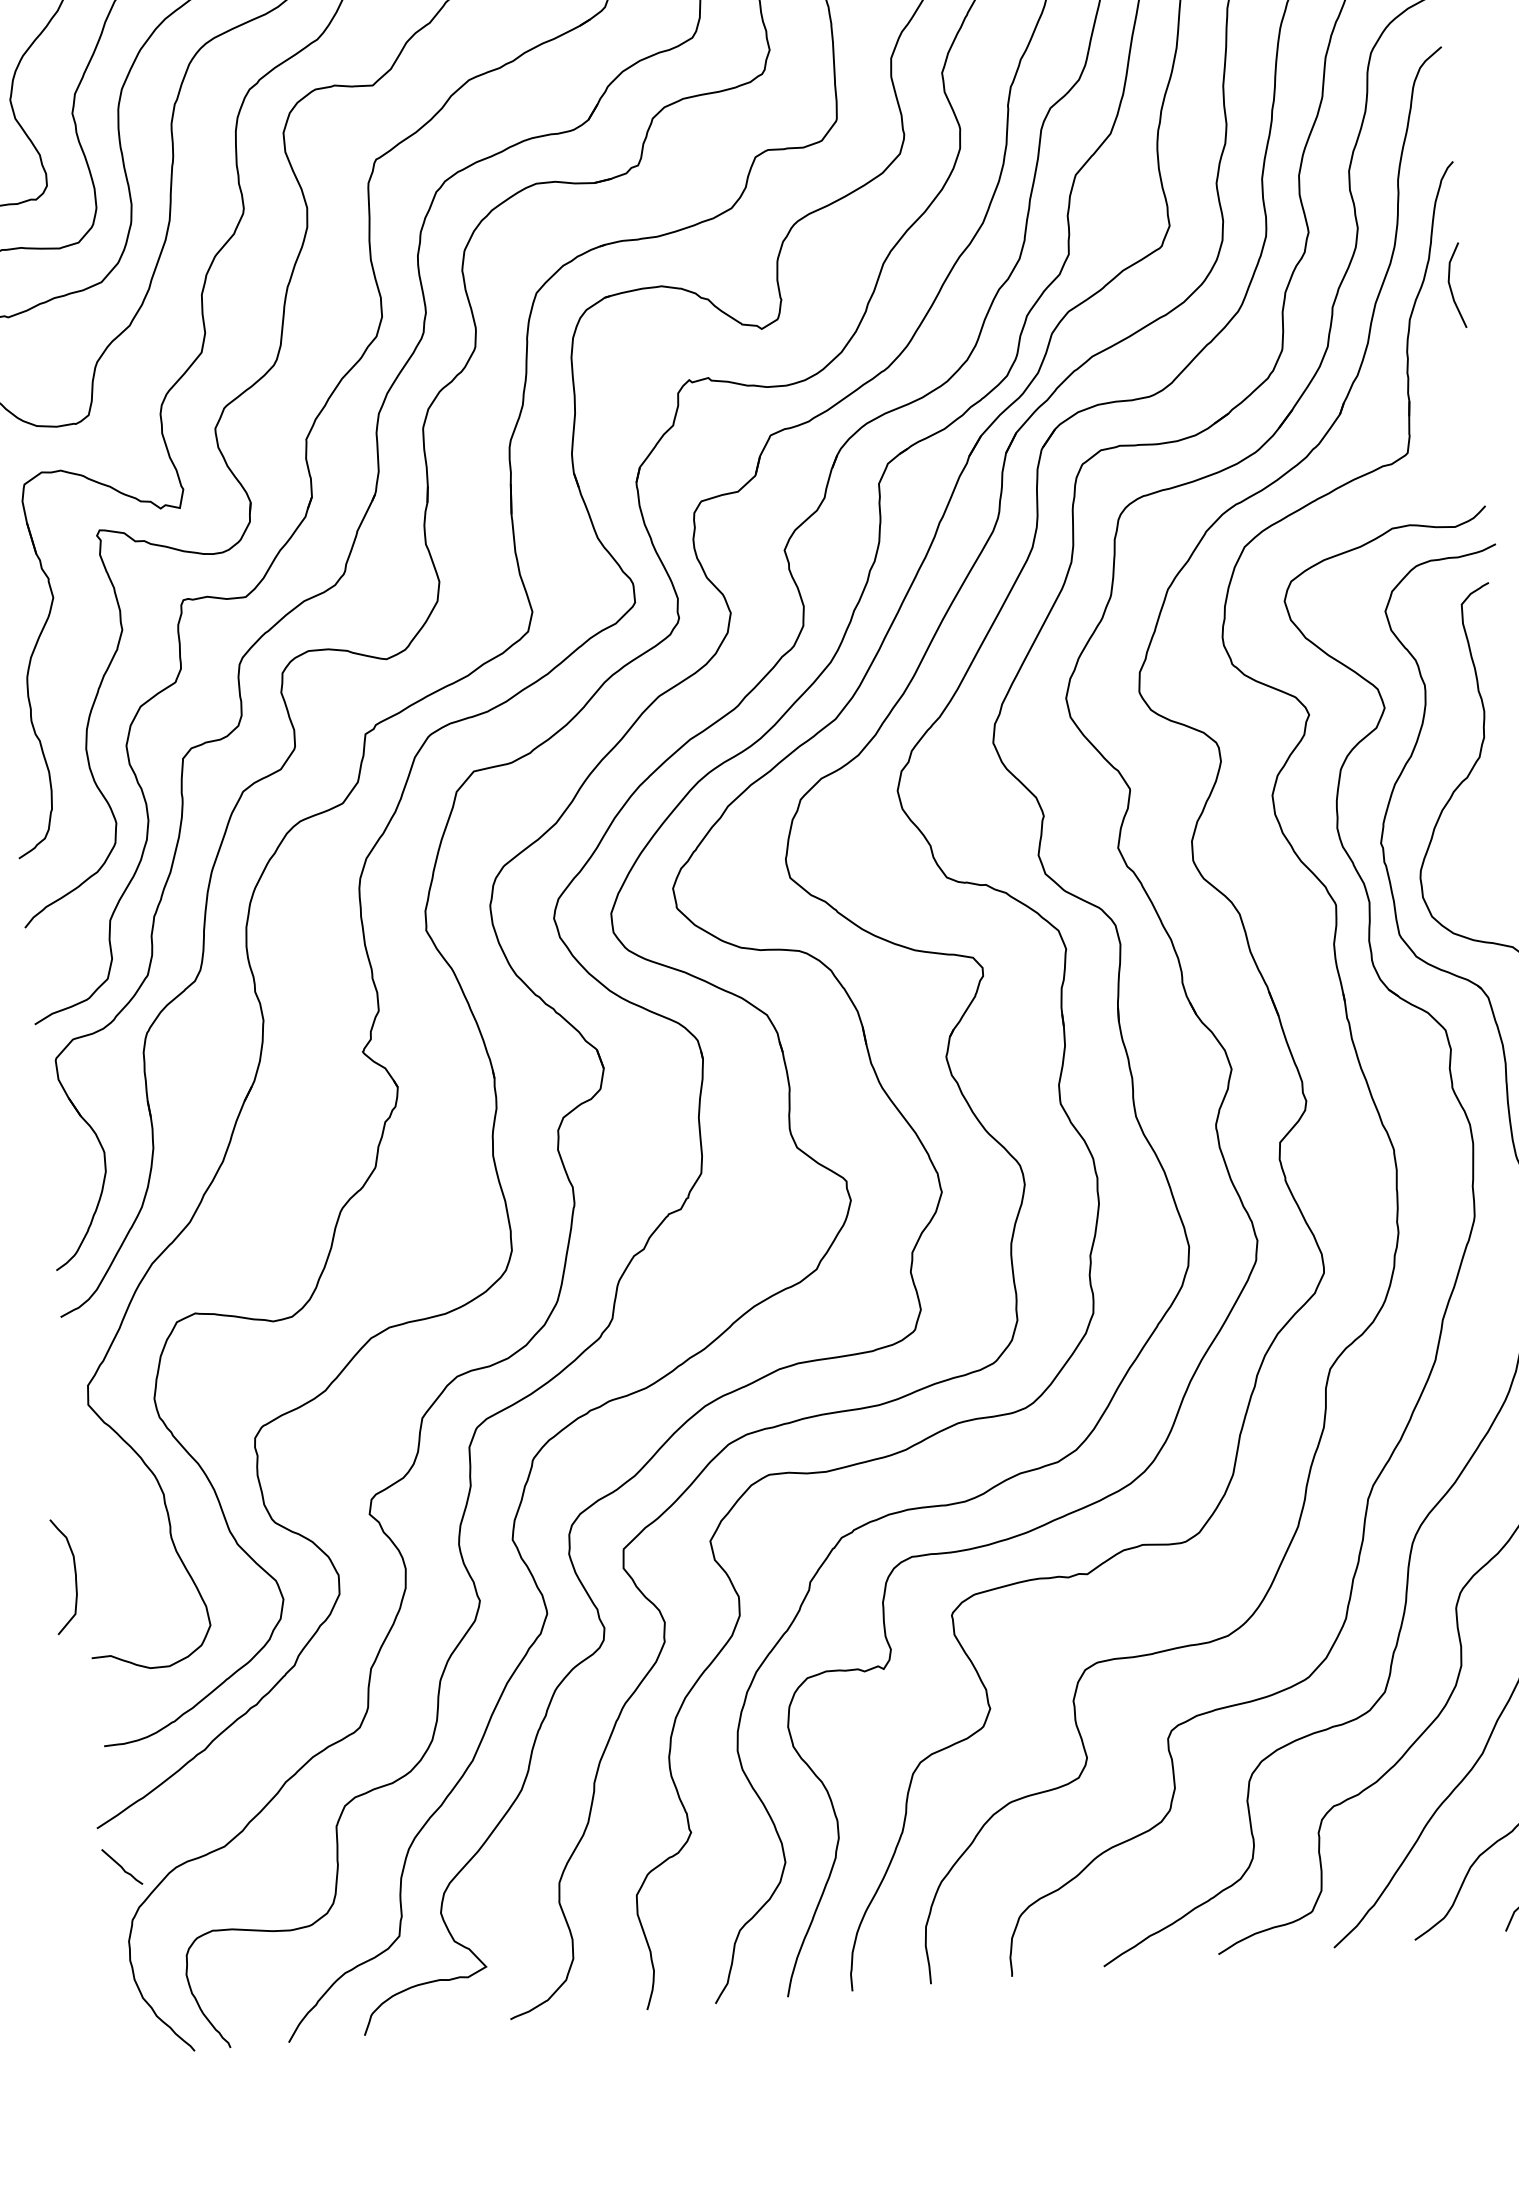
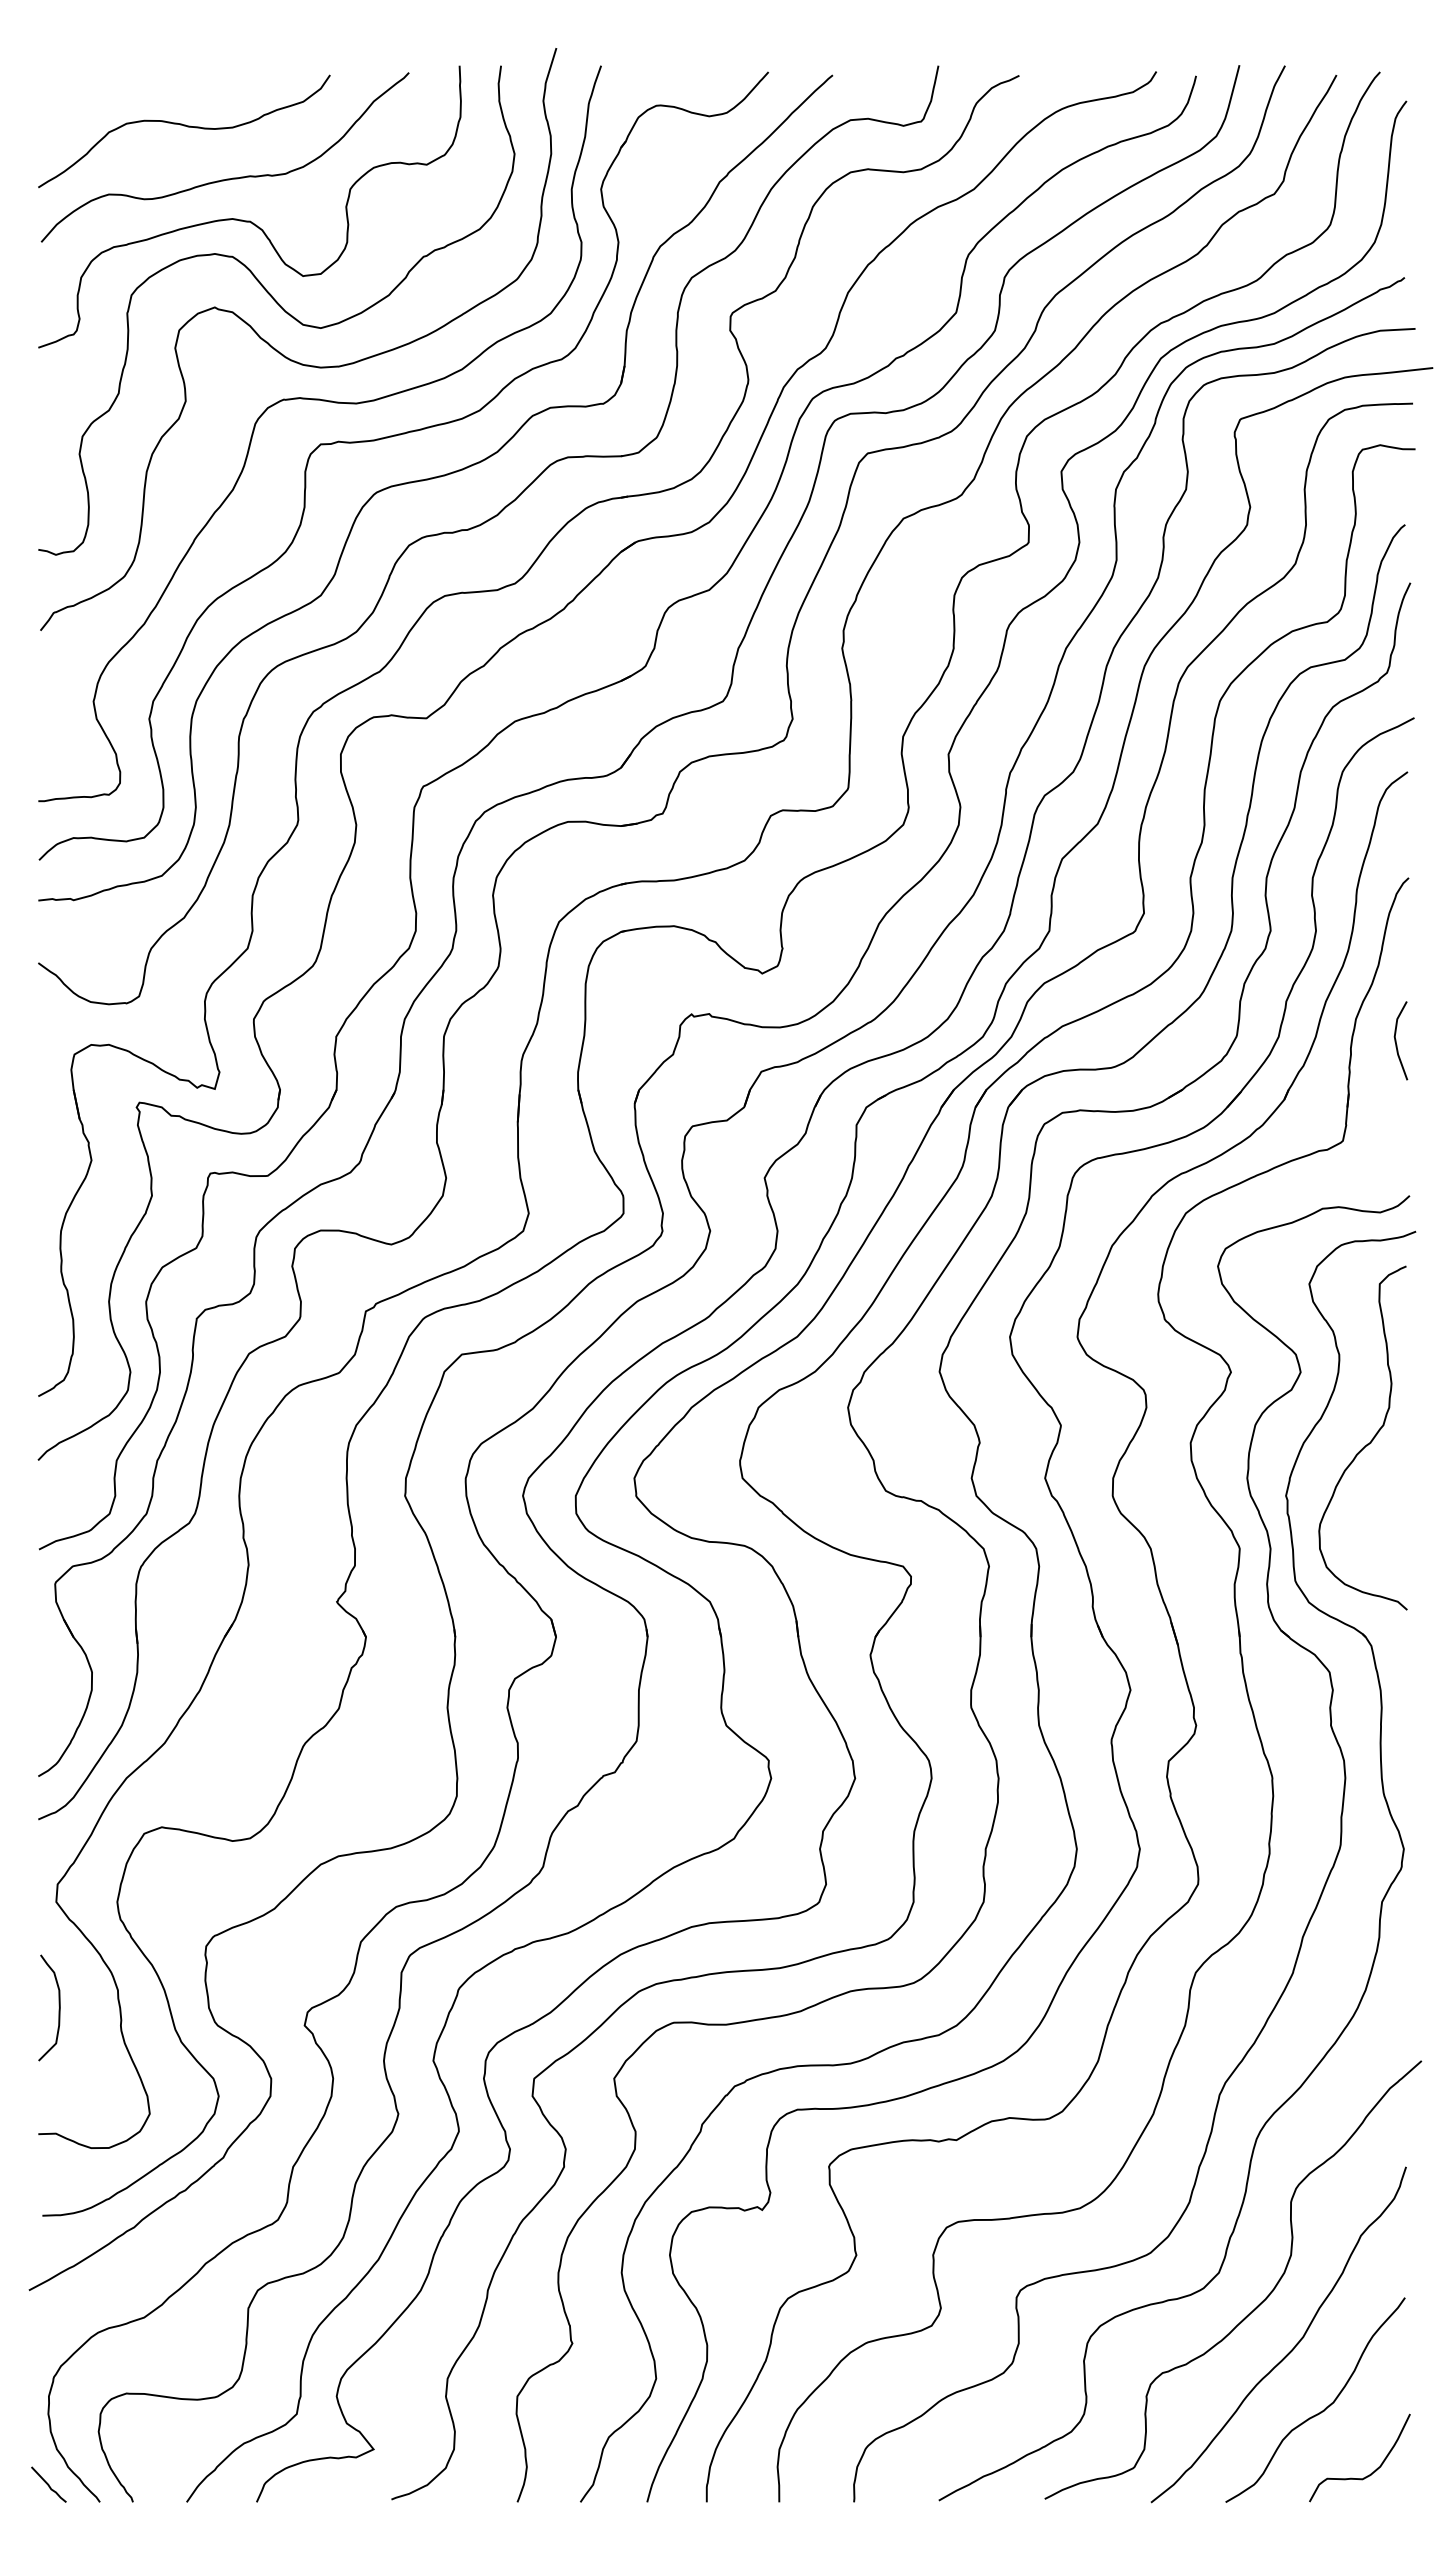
line: (1450, 285) -> (1396, 1040), moved
curve: (74, 1573) -> (58, 2006), moved
line: (121, 1866) -> (48, 2484), moved

